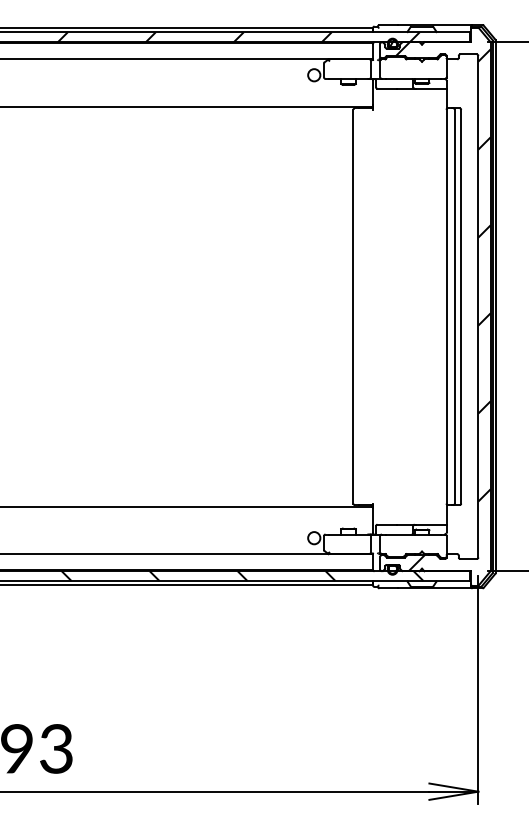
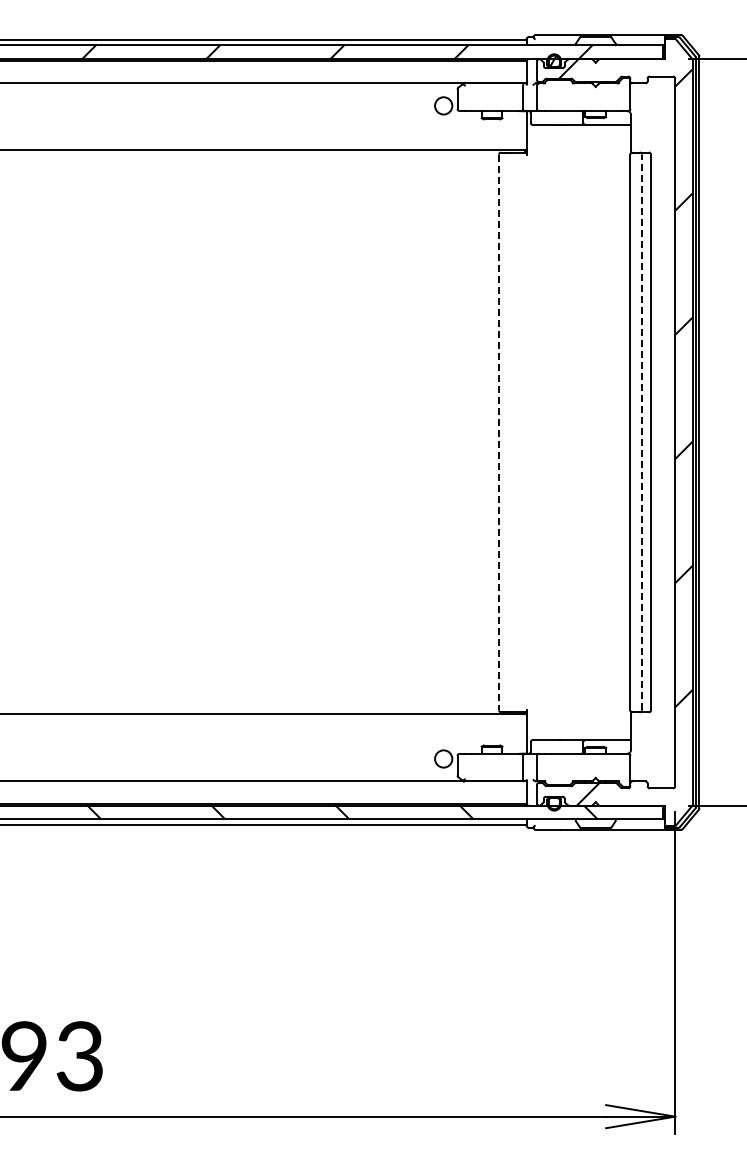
line: (353, 306) -> (499, 432), solid -> dashed
line: (455, 306) -> (642, 432), solid -> dashed

